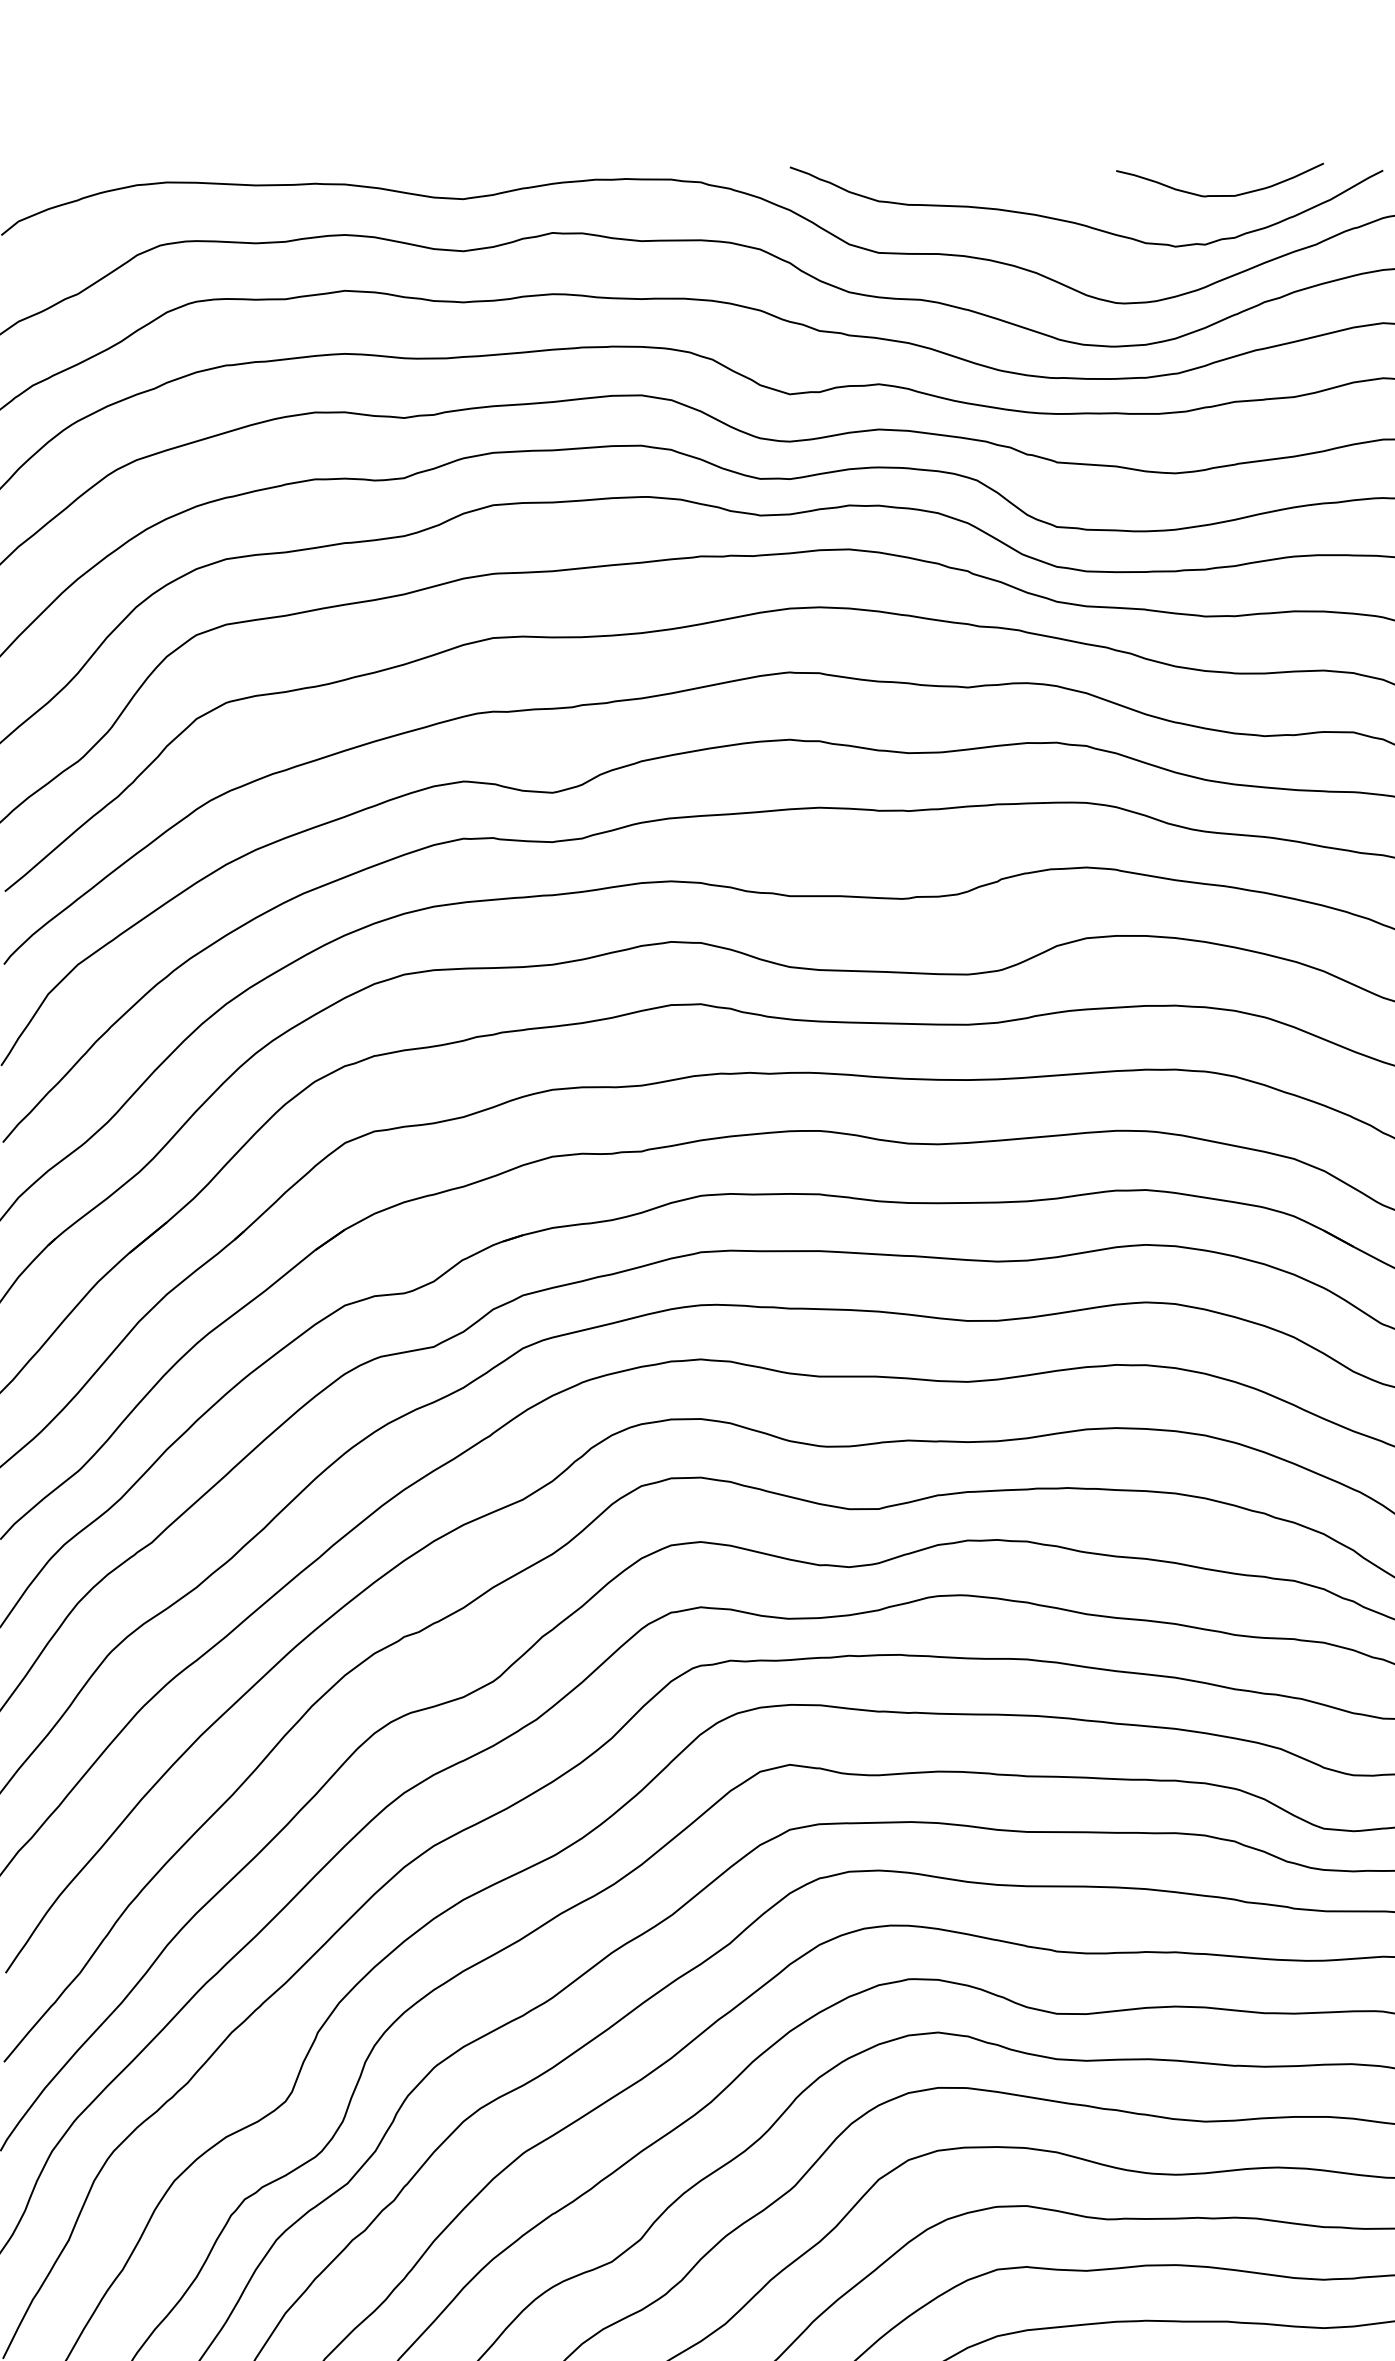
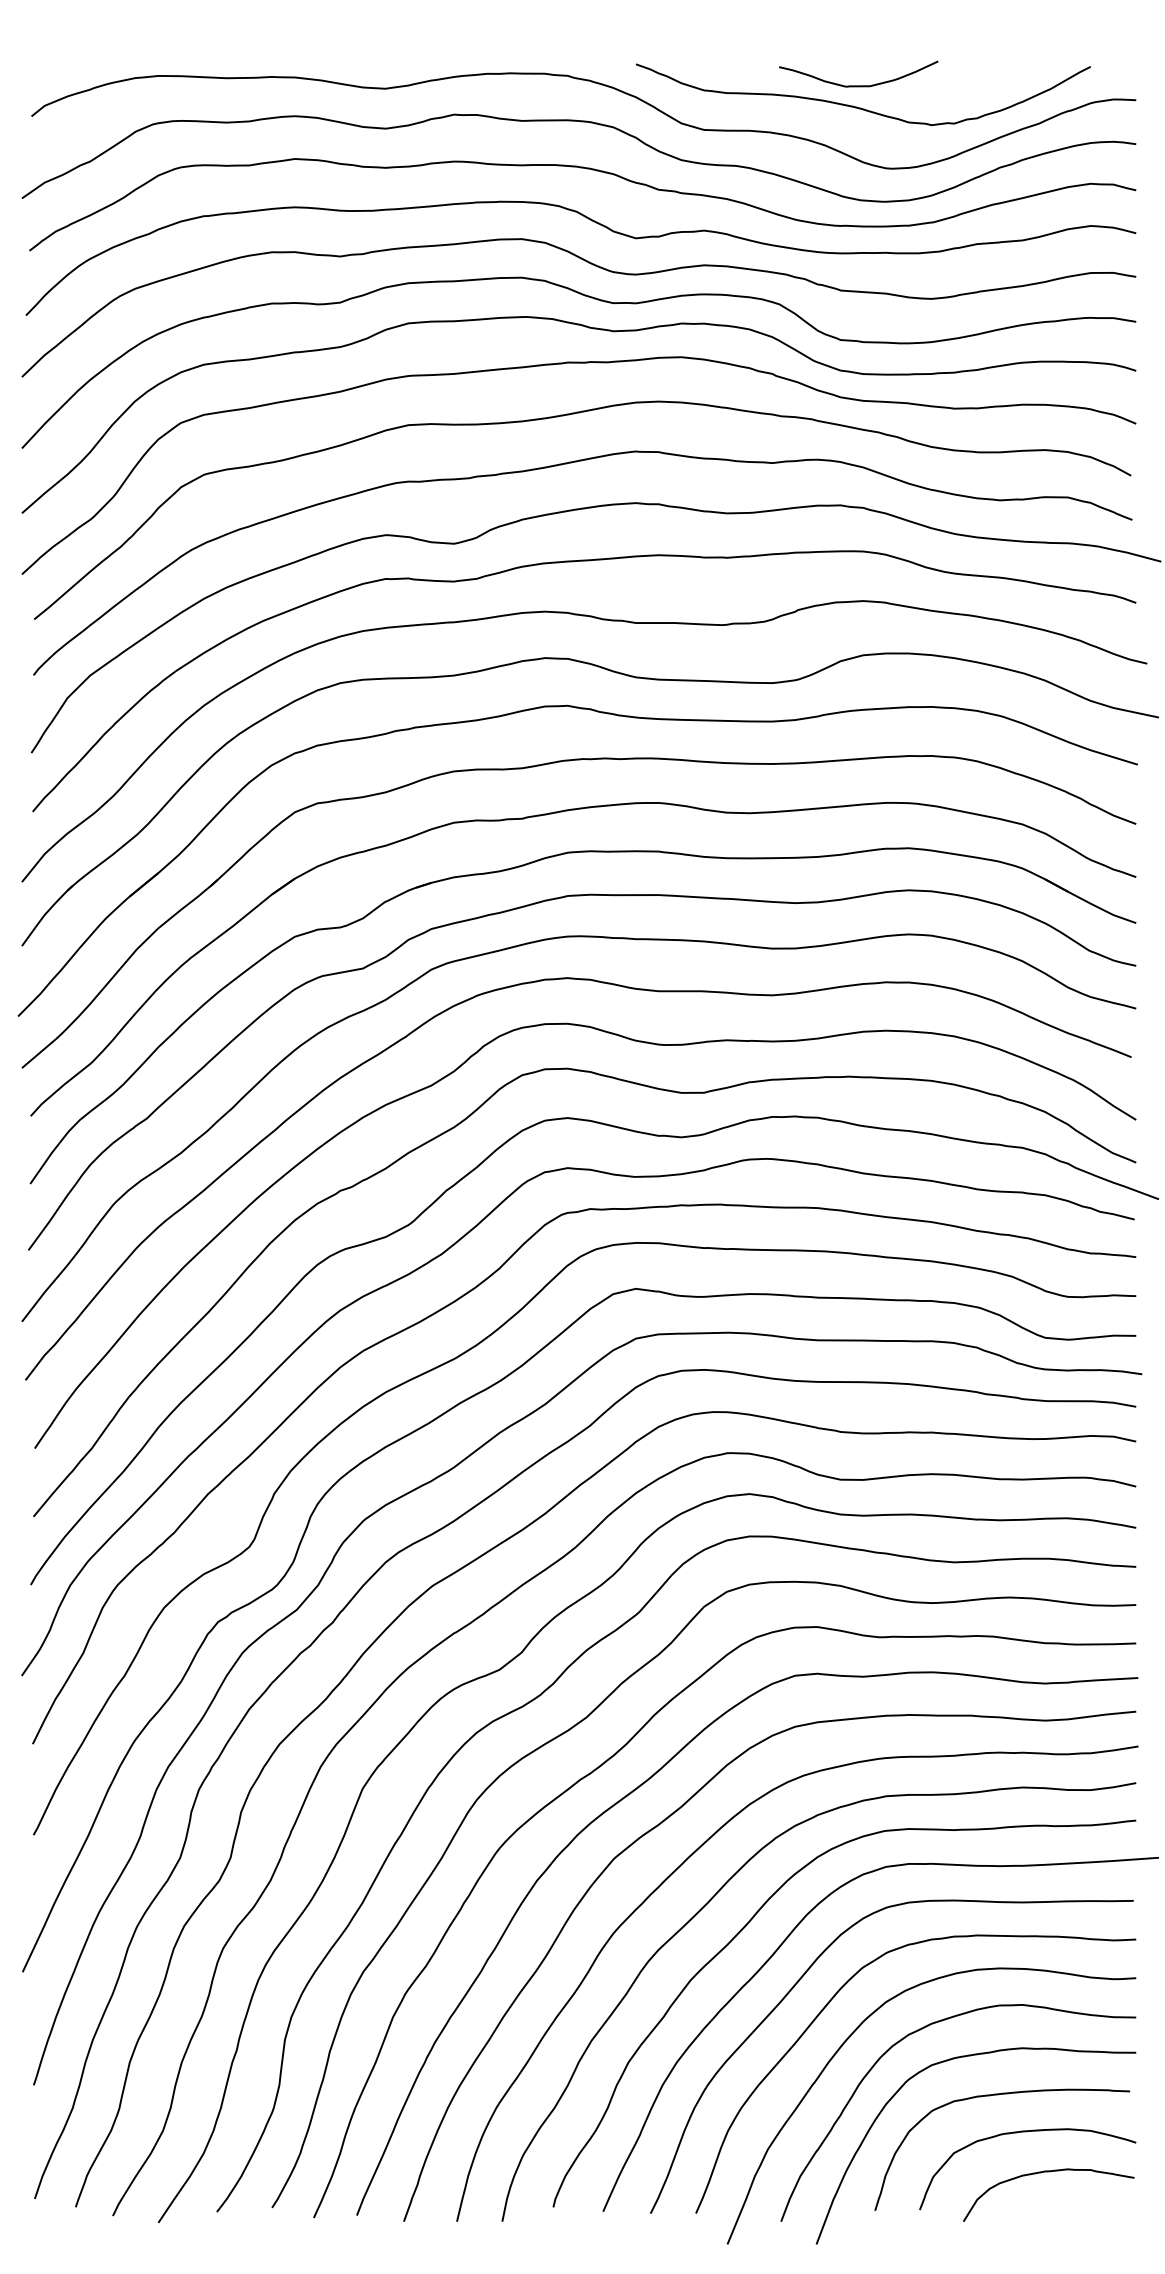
curve: (1219, 194) -> (858, 85), moved

